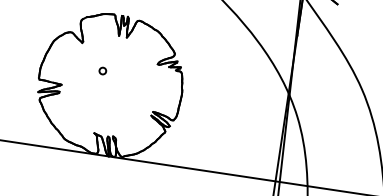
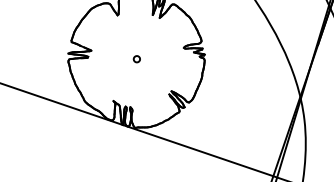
circle: (102, 70) -> (136, 58), moved

